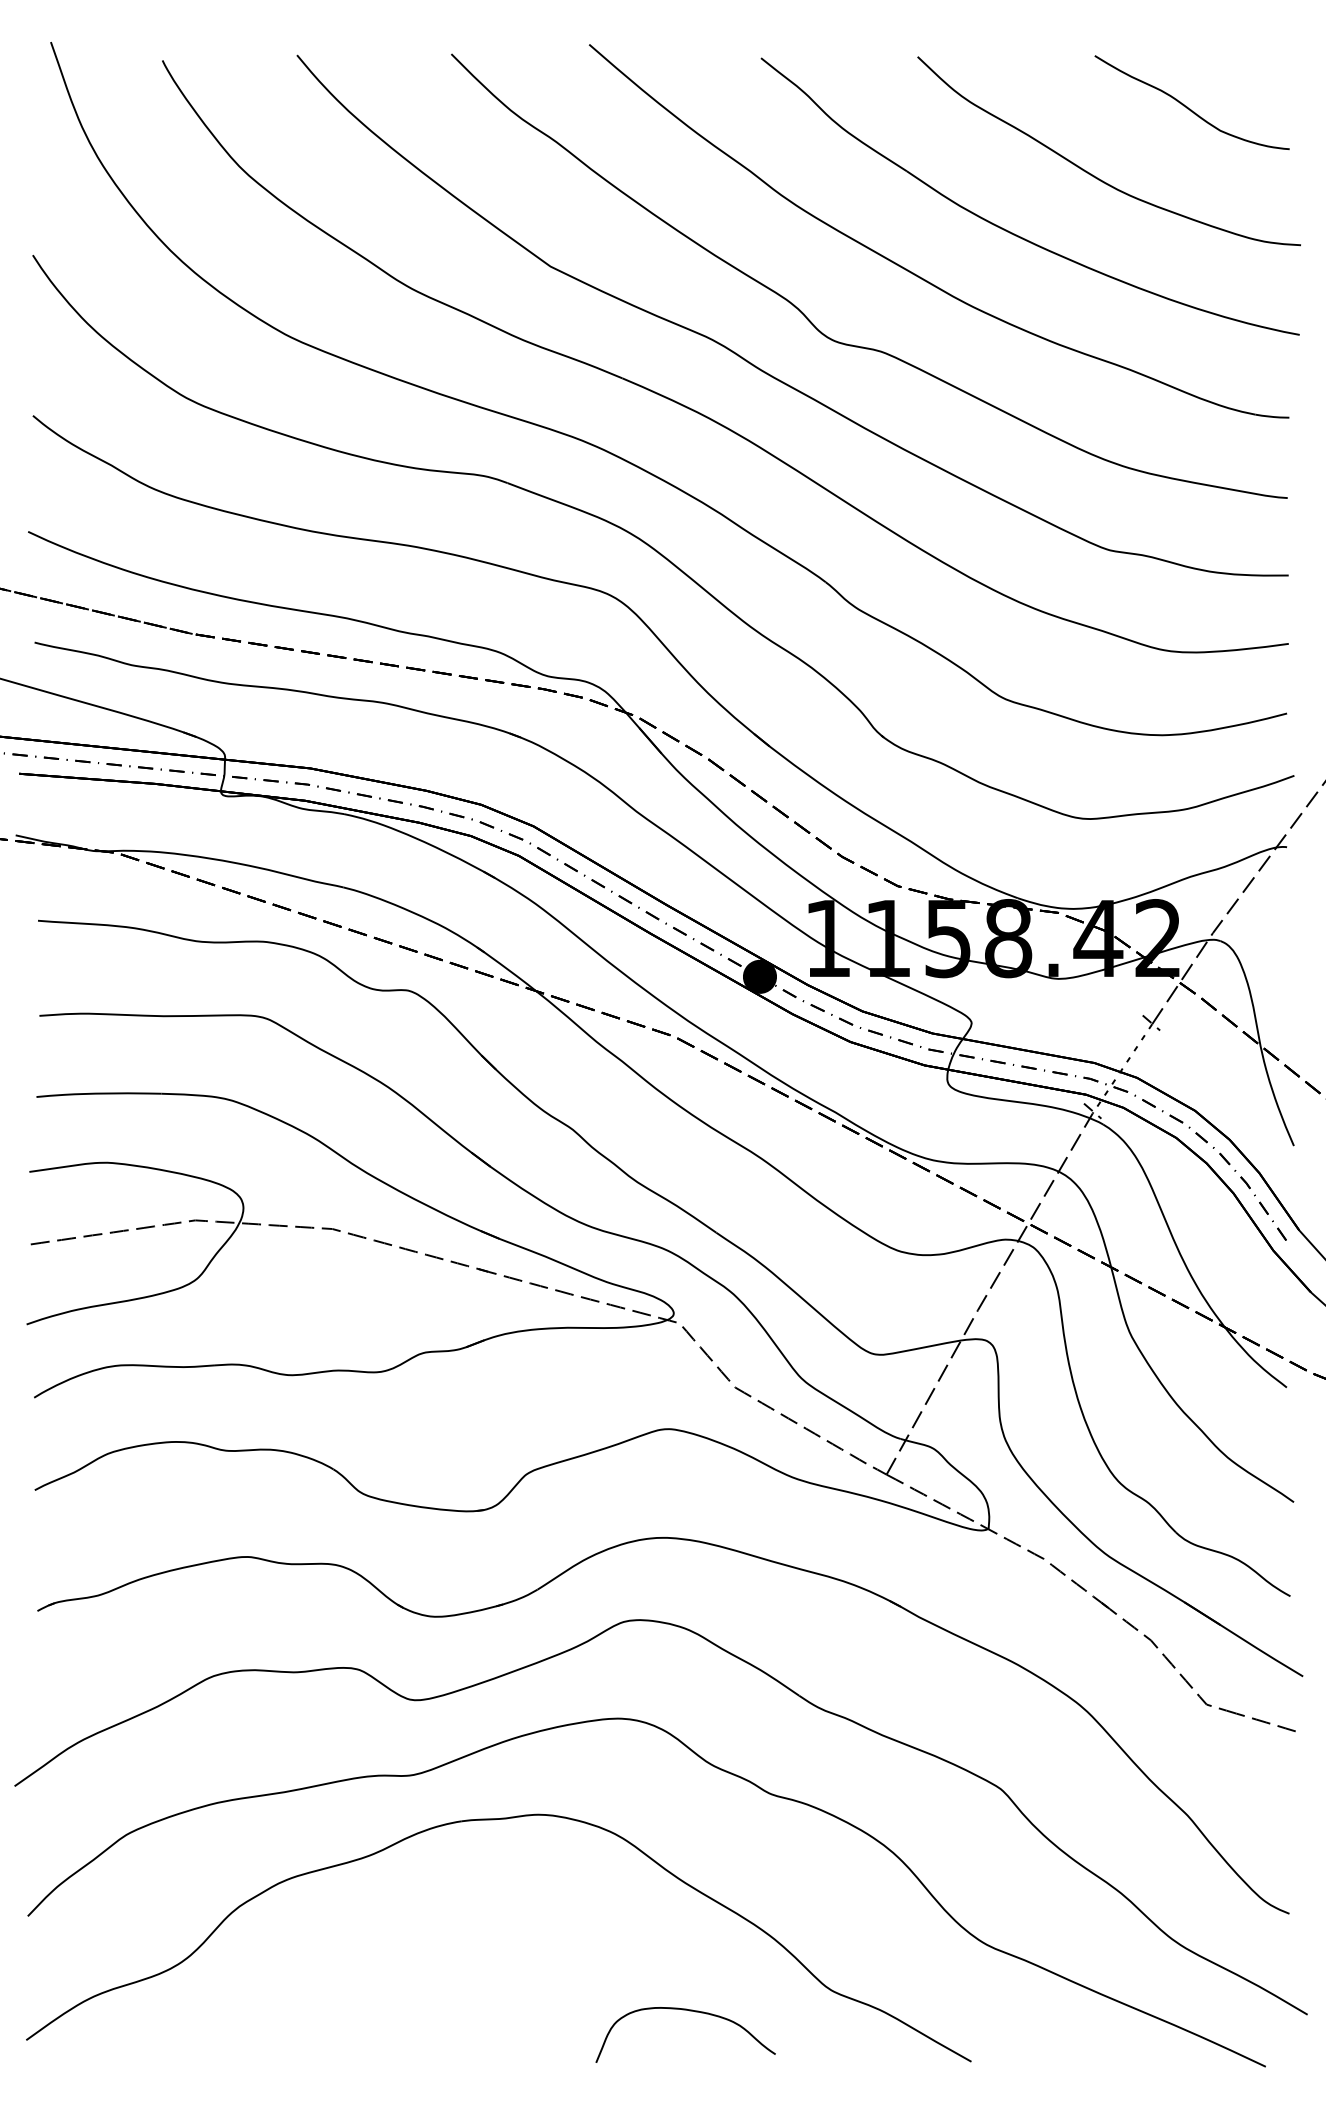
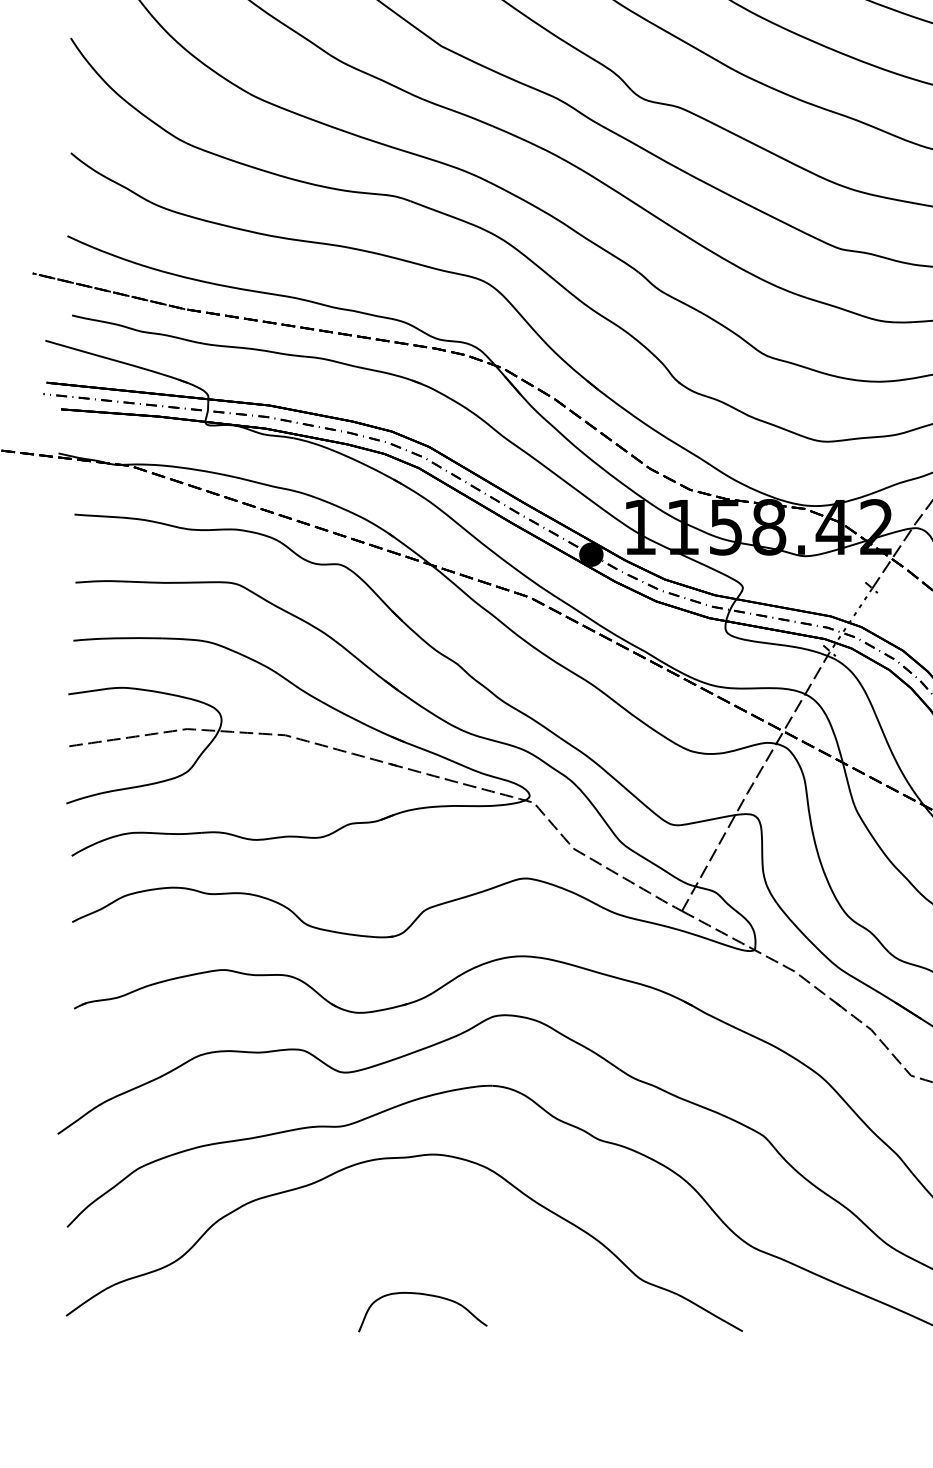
curve: (689, 2011) -> (425, 1295), moved

